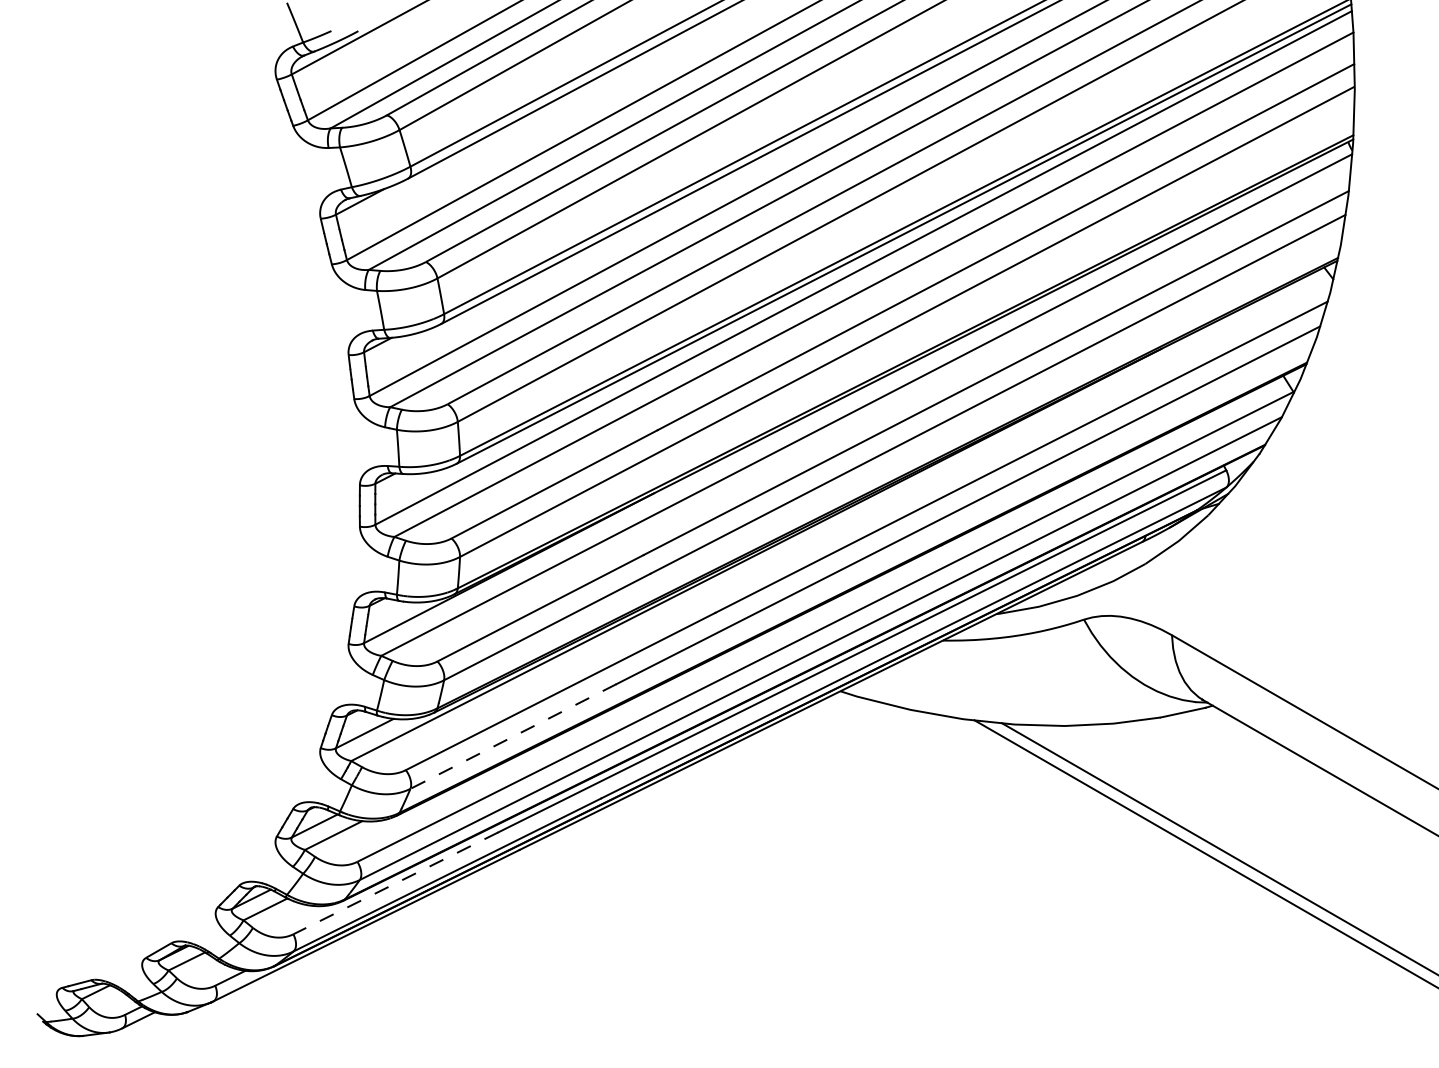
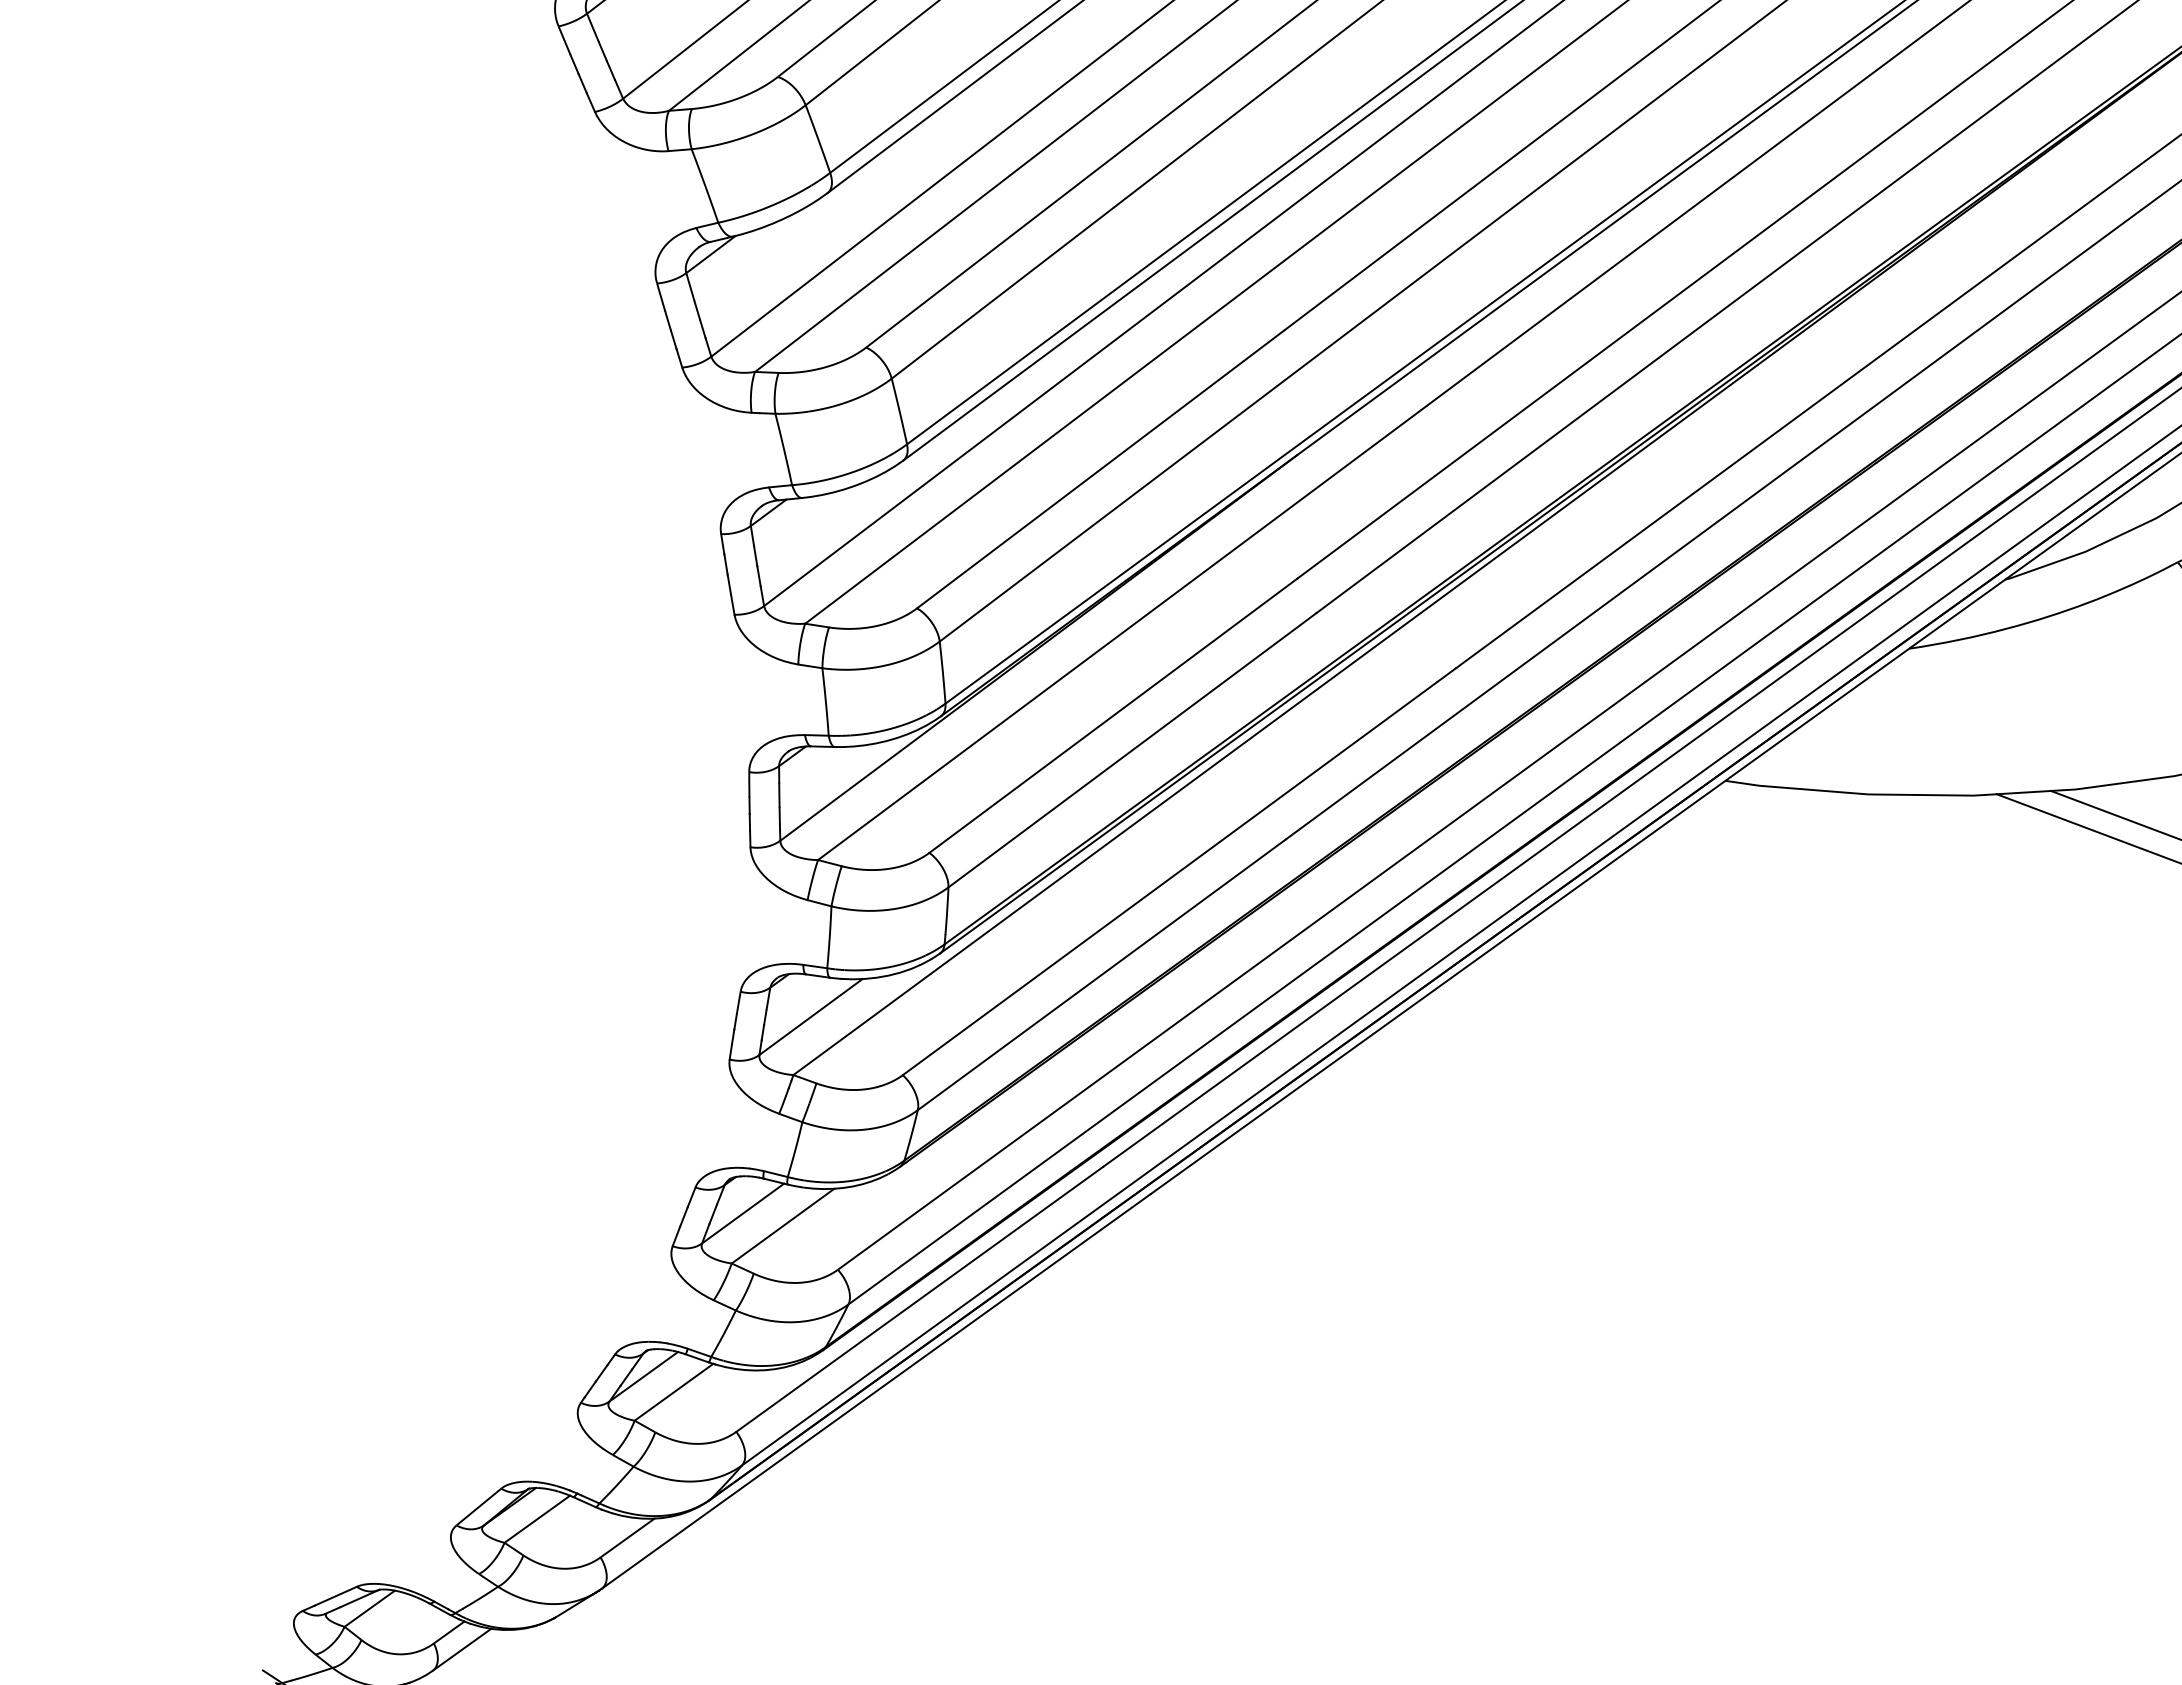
line: (513, 736) -> (1102, 974), dashed -> solid
line: (395, 883) -> (919, 1299), dashed -> solid

